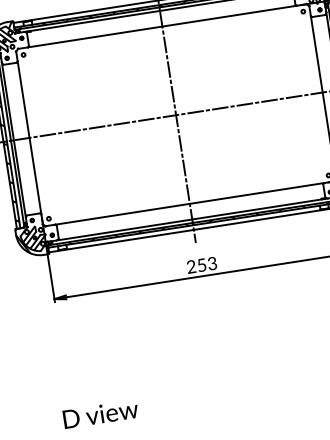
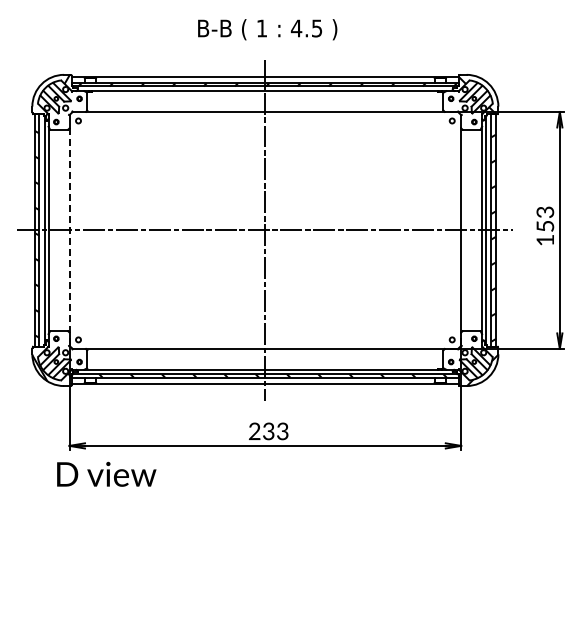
line: (29, 137) -> (69, 229), solid -> dashed
text: (201, 265) -> (268, 431), 253 -> 233
text: (100, 413) -> (106, 473), moved

